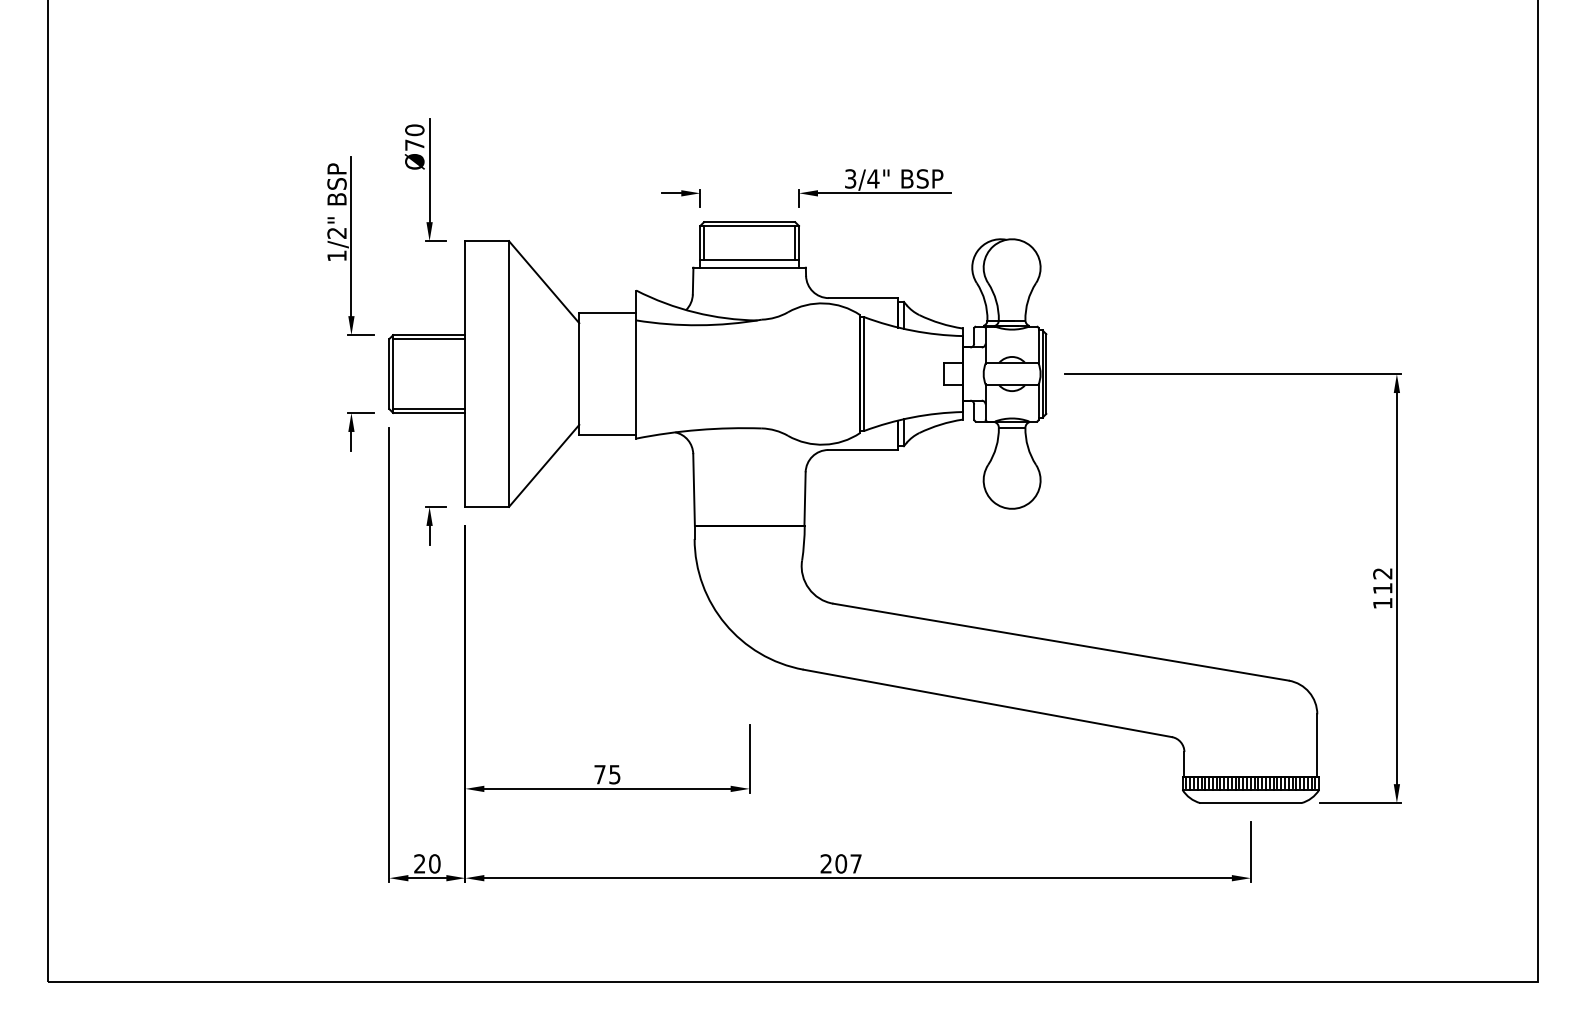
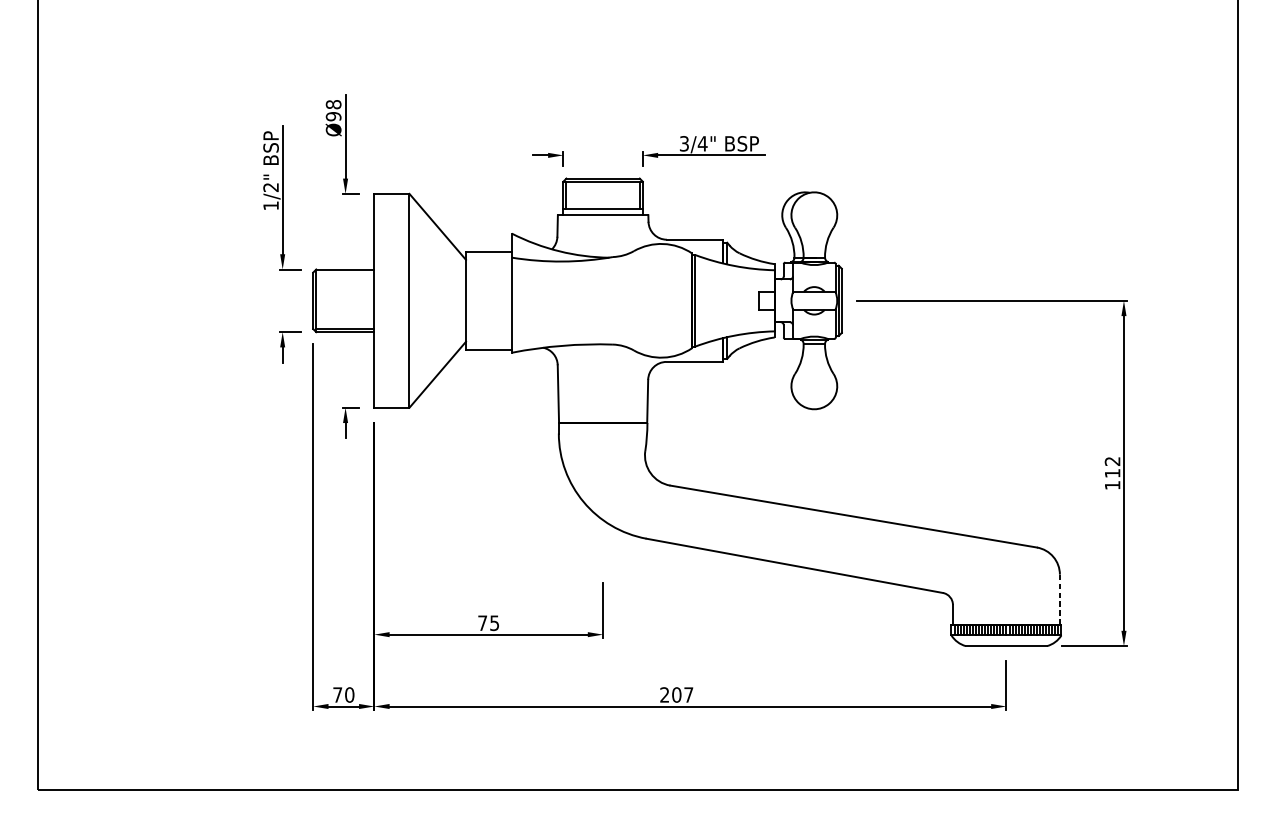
text: (414, 137) -> (333, 110), Ø70 -> Ø98
line: (429, 338) -> (345, 272), removed
line: (1317, 744) -> (1060, 598), solid -> dashed
text: (419, 863) -> (337, 694), 20 -> 70

